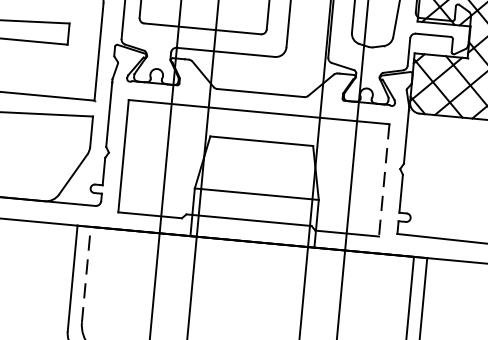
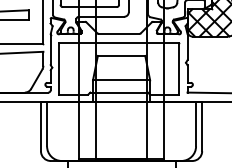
line: (384, 180) -> (179, 68), dashed -> solid
line: (87, 275) -> (47, 124), dashed -> solid

